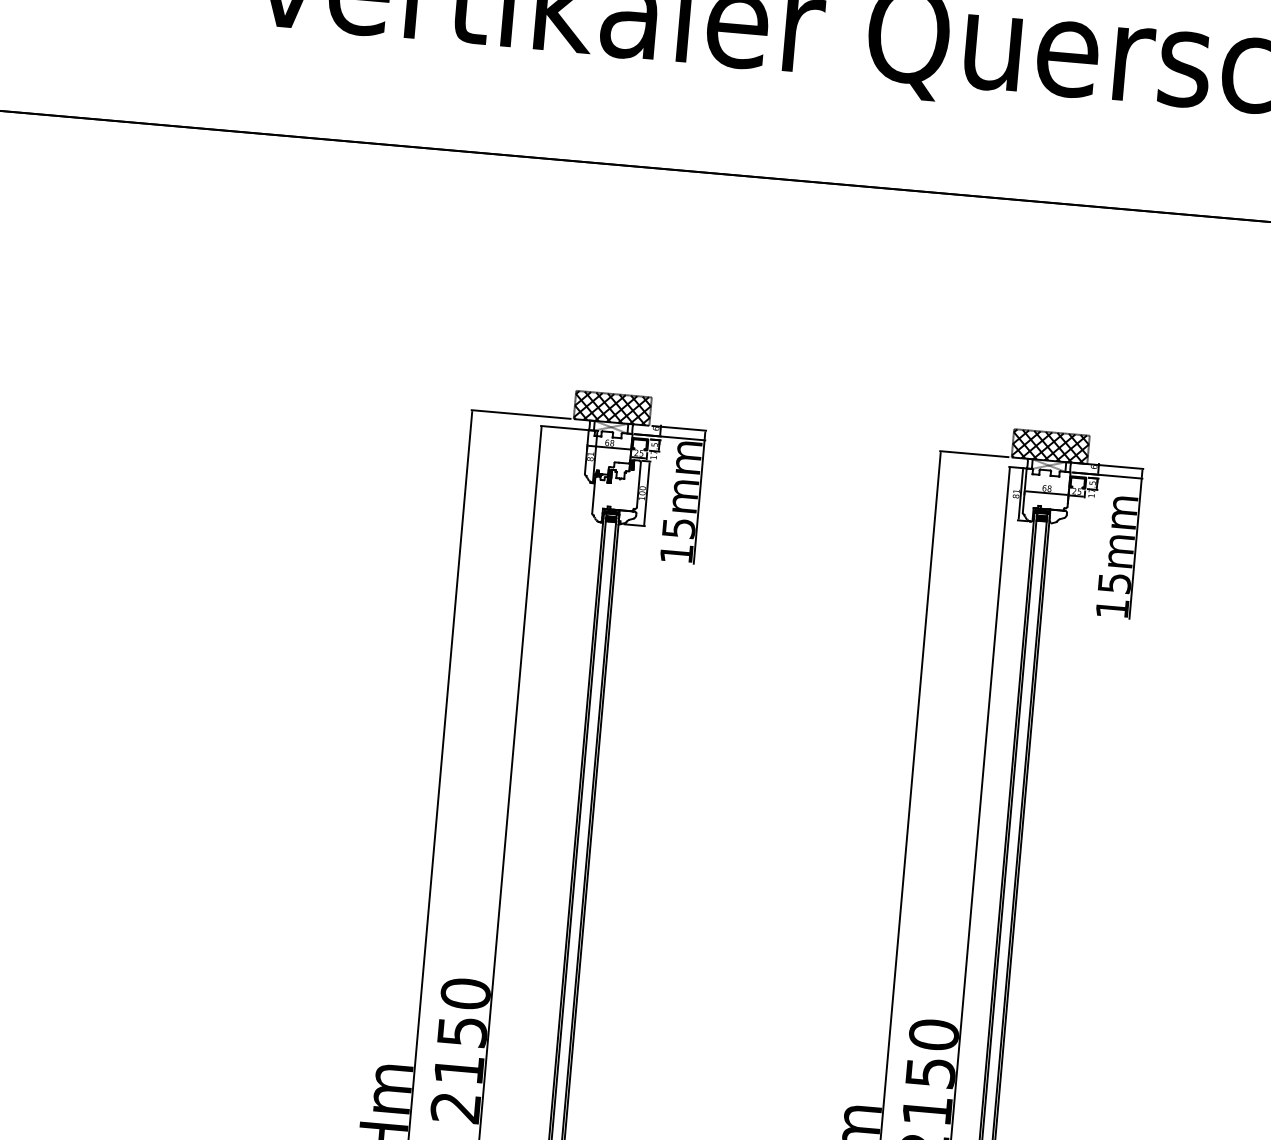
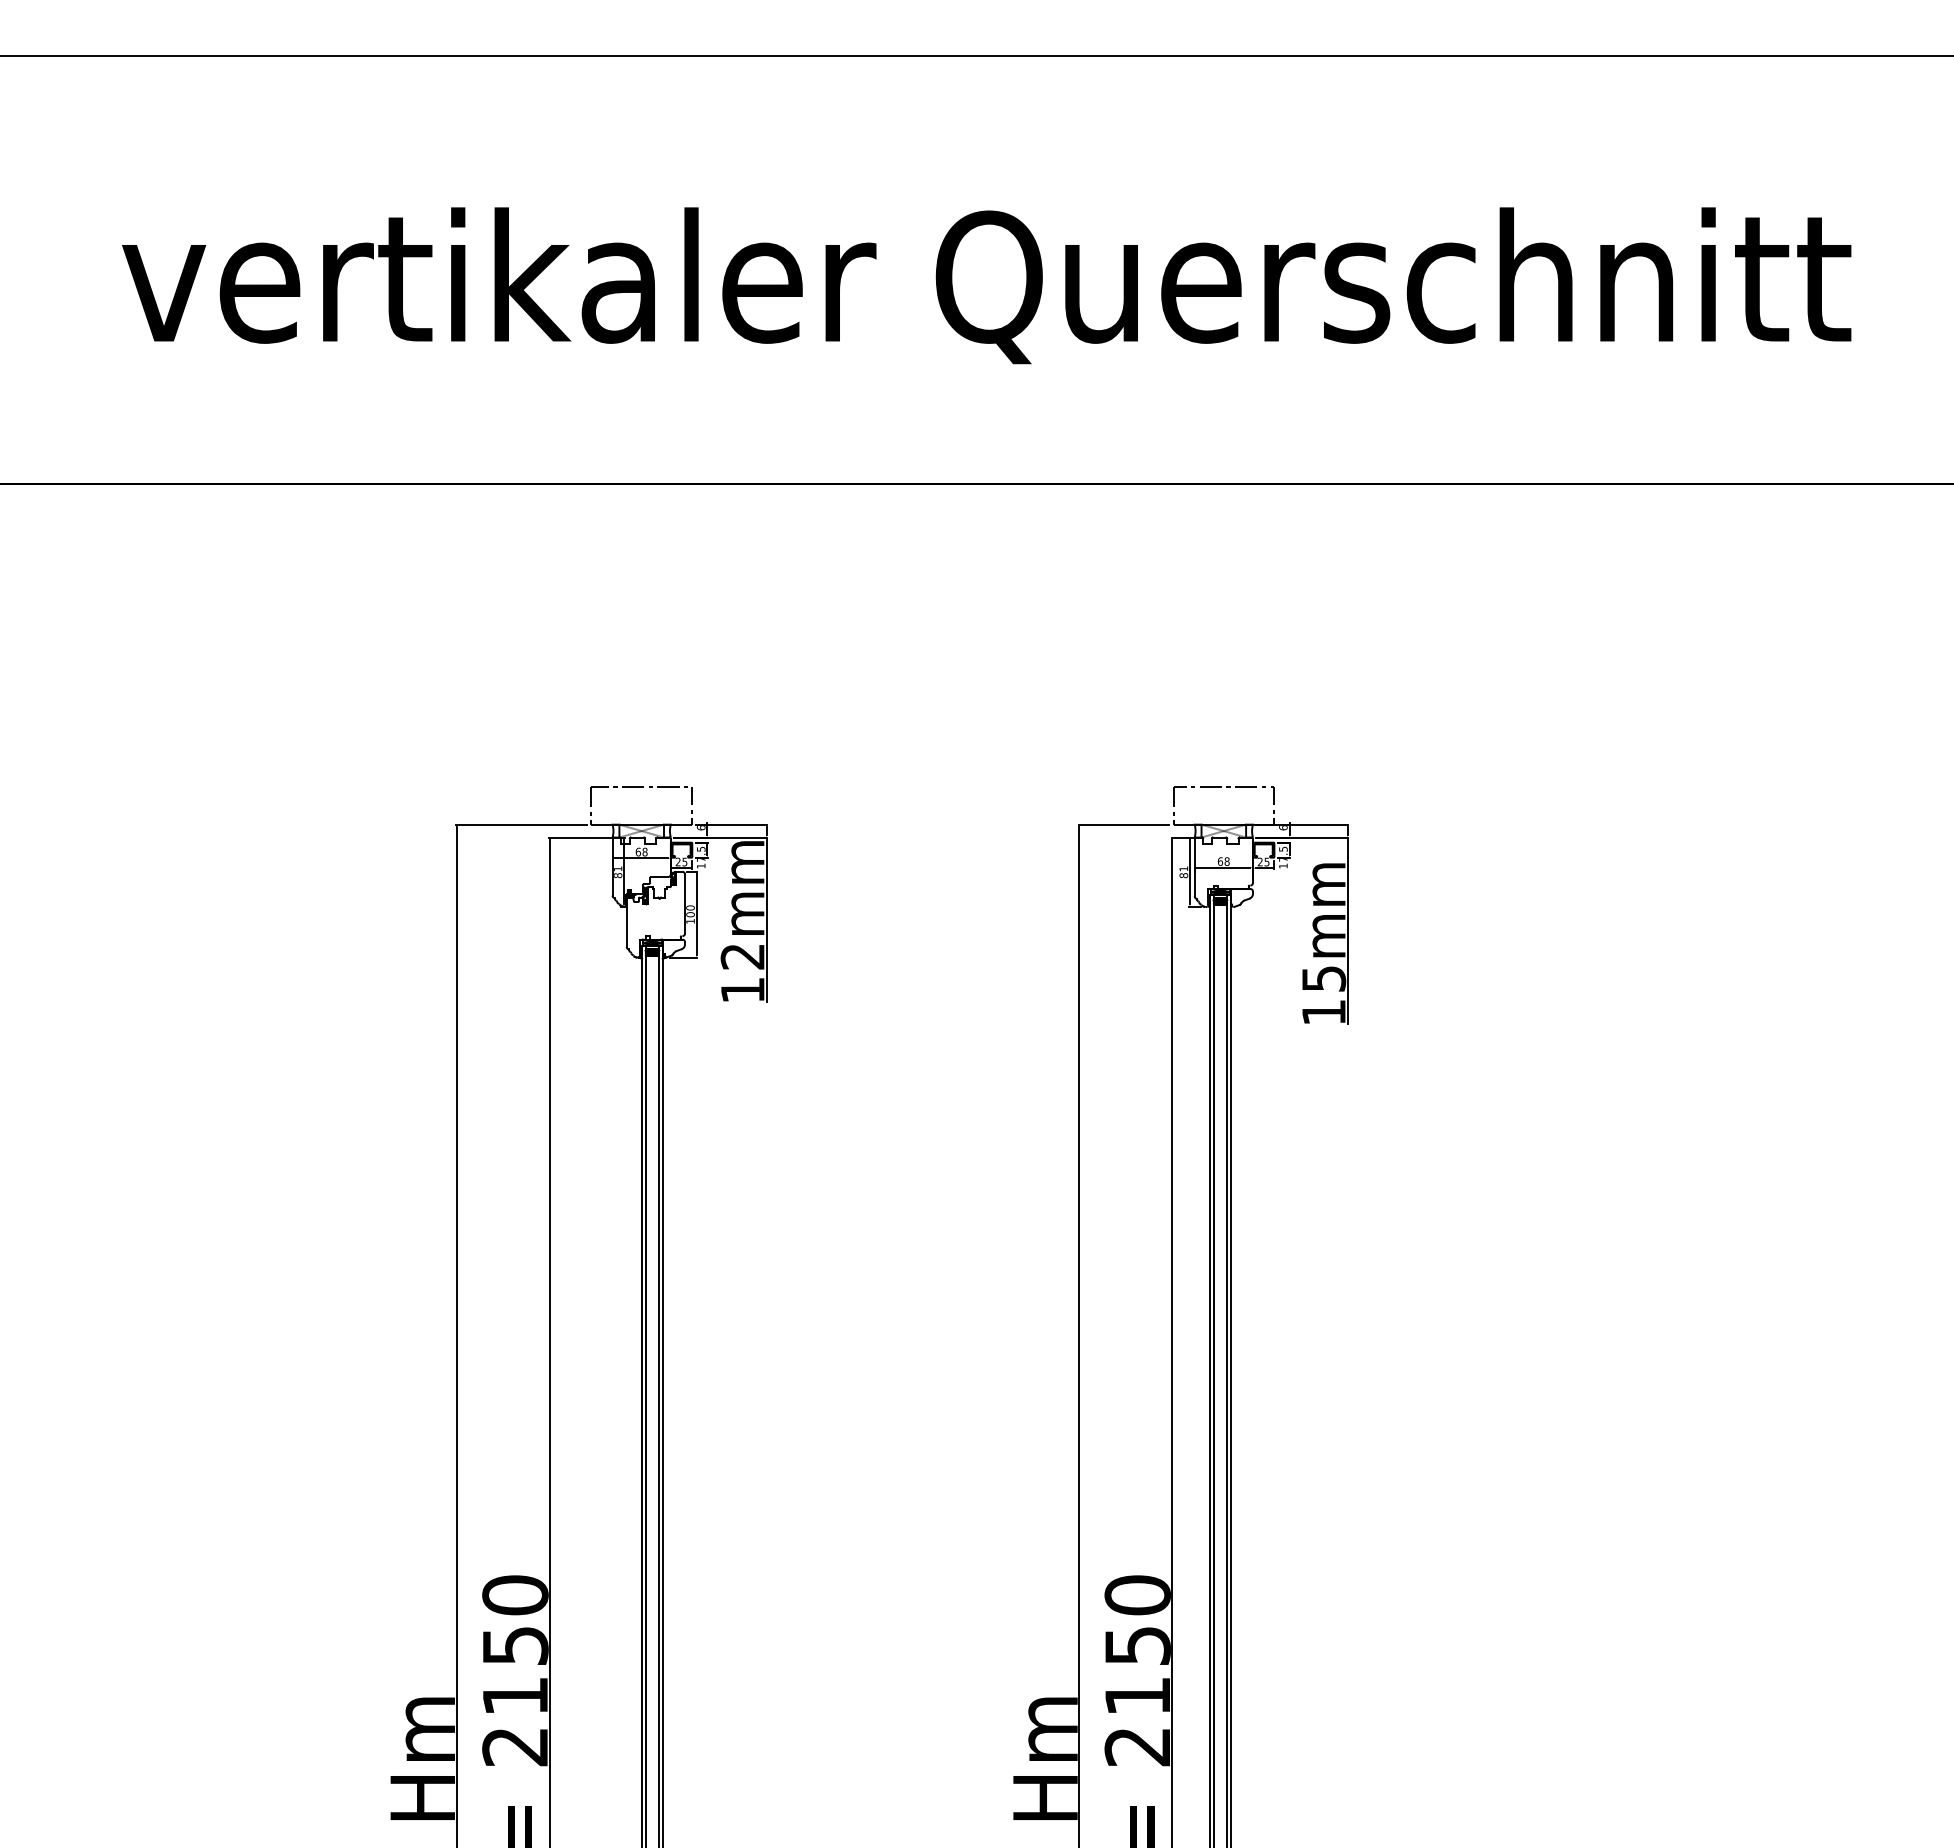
hatch: (612, 407) -> (641, 805), removed
hatch: (1050, 446) -> (1223, 805), removed
text: (678, 528) -> (742, 956), 15mm -> 12mm

